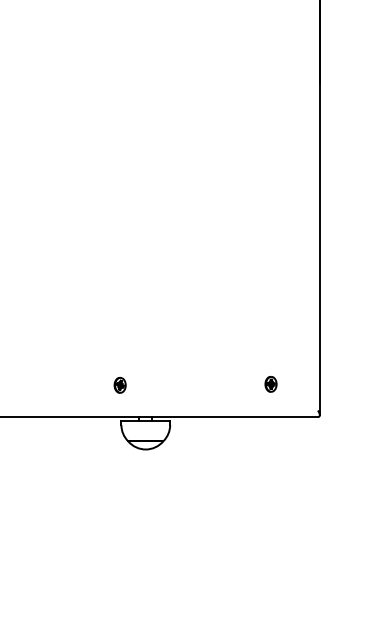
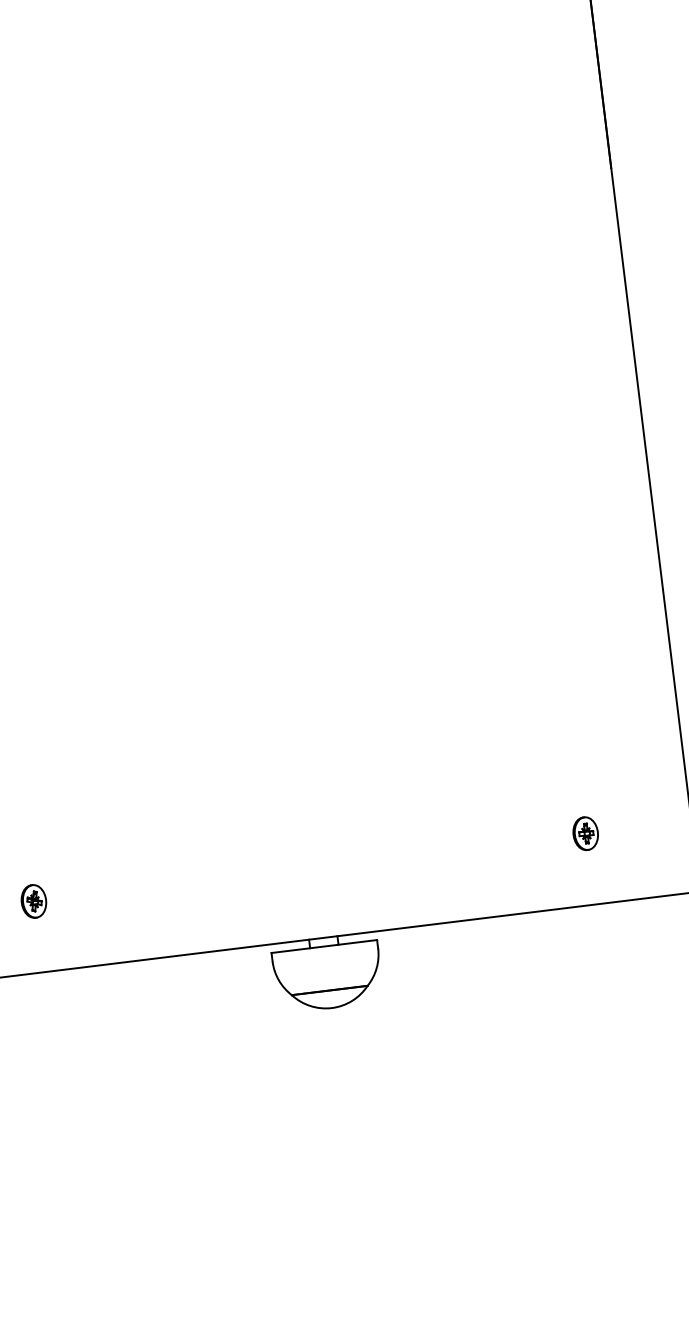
part: (119, 384) -> (32, 899), moved

